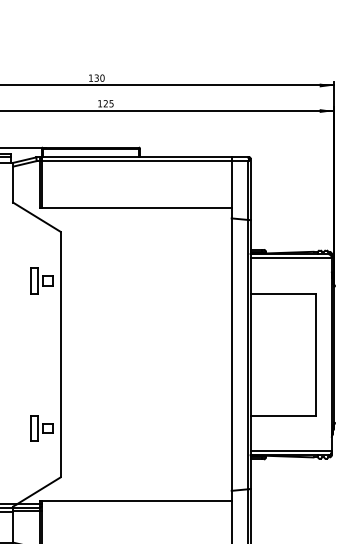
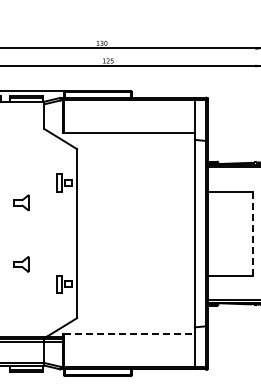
line: (316, 354) -> (253, 233), solid -> dashed
line: (136, 501) -> (129, 334), solid -> dashed

